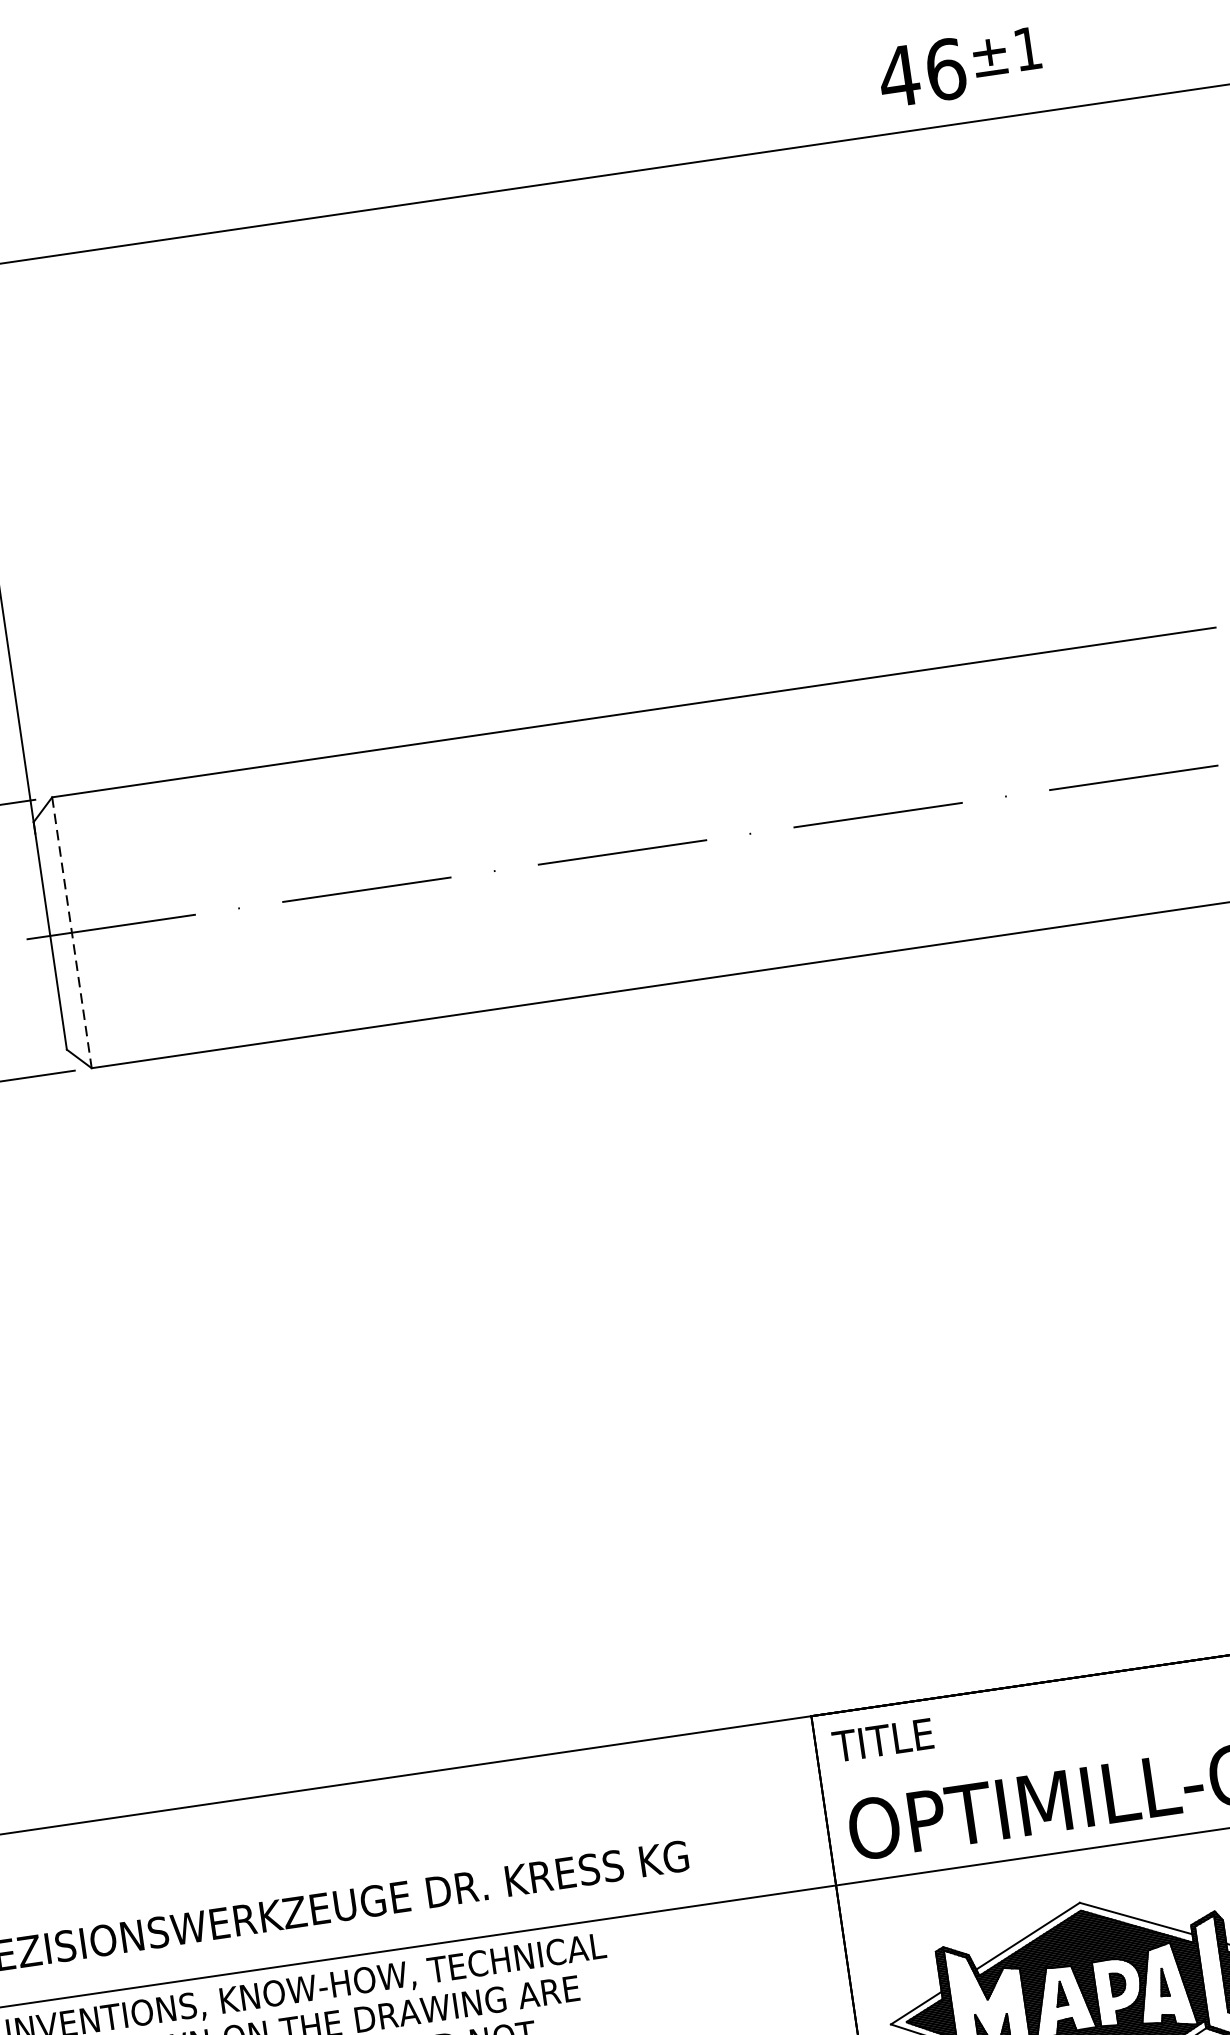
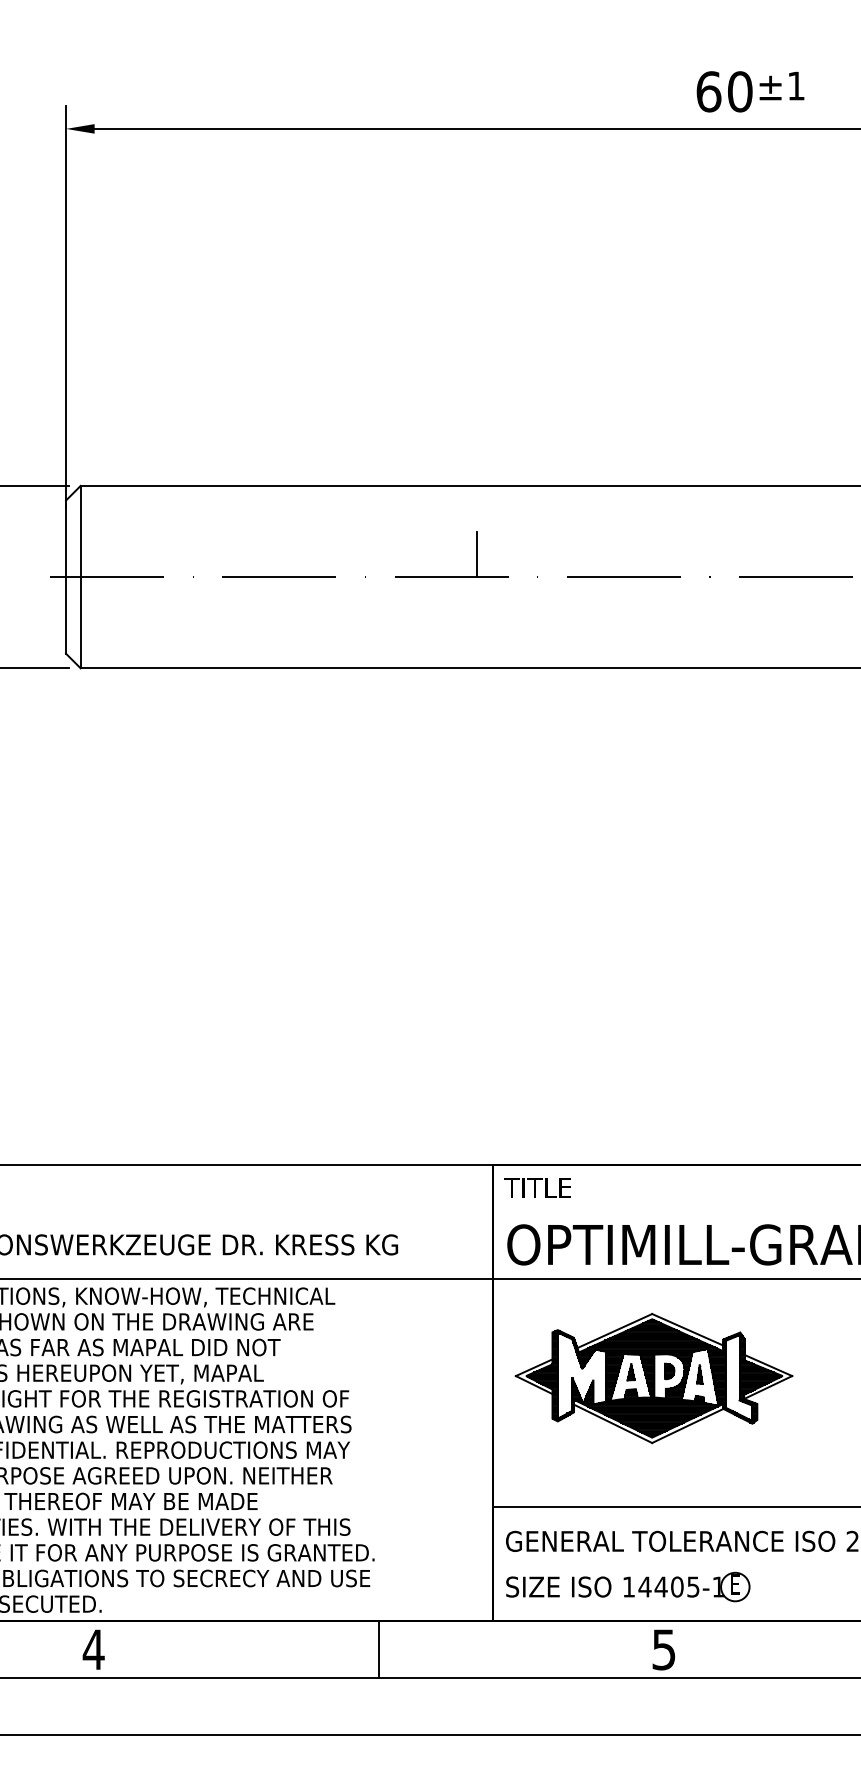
text: (920, 72) -> (723, 91), 46 -> 60
line: (654, 813) -> (476, 554), added
line: (71, 933) -> (80, 577), dashed -> solid

